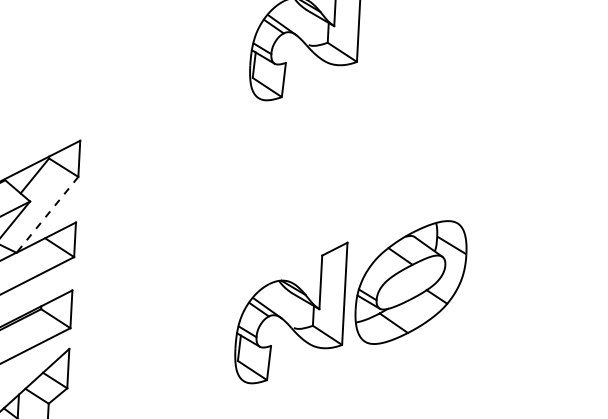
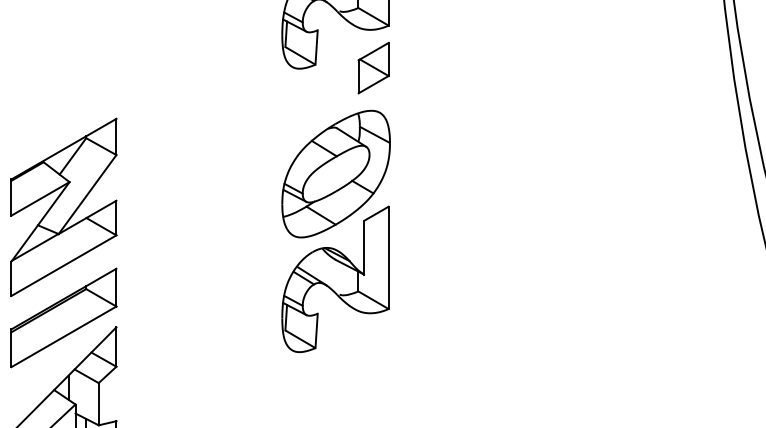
part: (339, 103) -> (373, 68), added
line: (47, 214) -> (87, 194), dashed -> solid
part: (410, 281) -> (335, 173), moved

